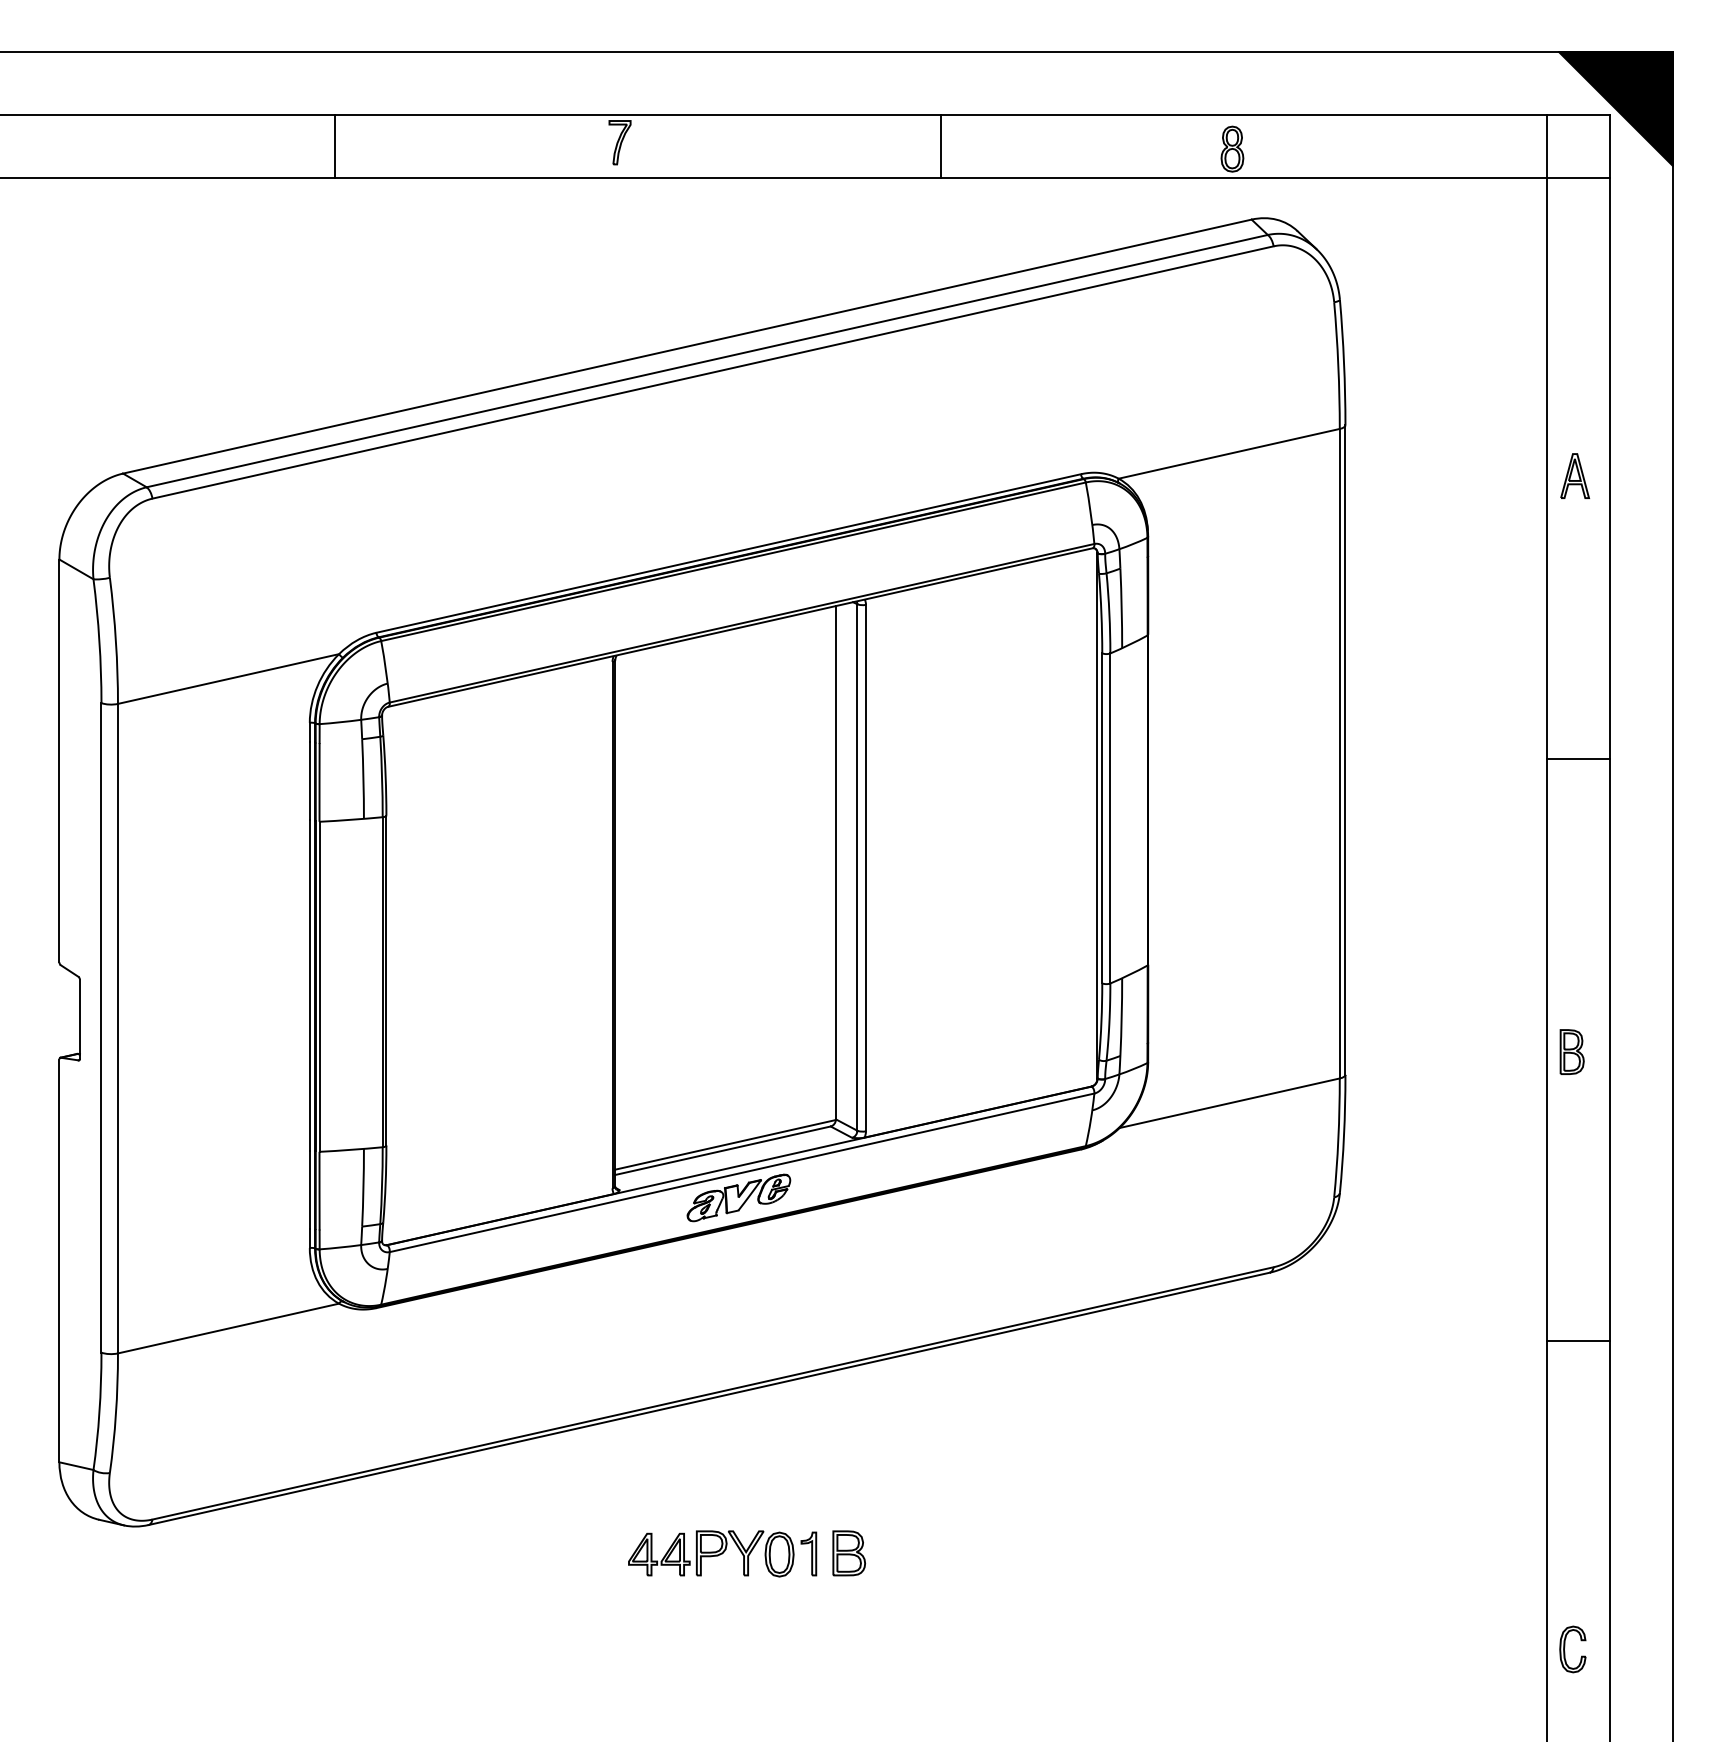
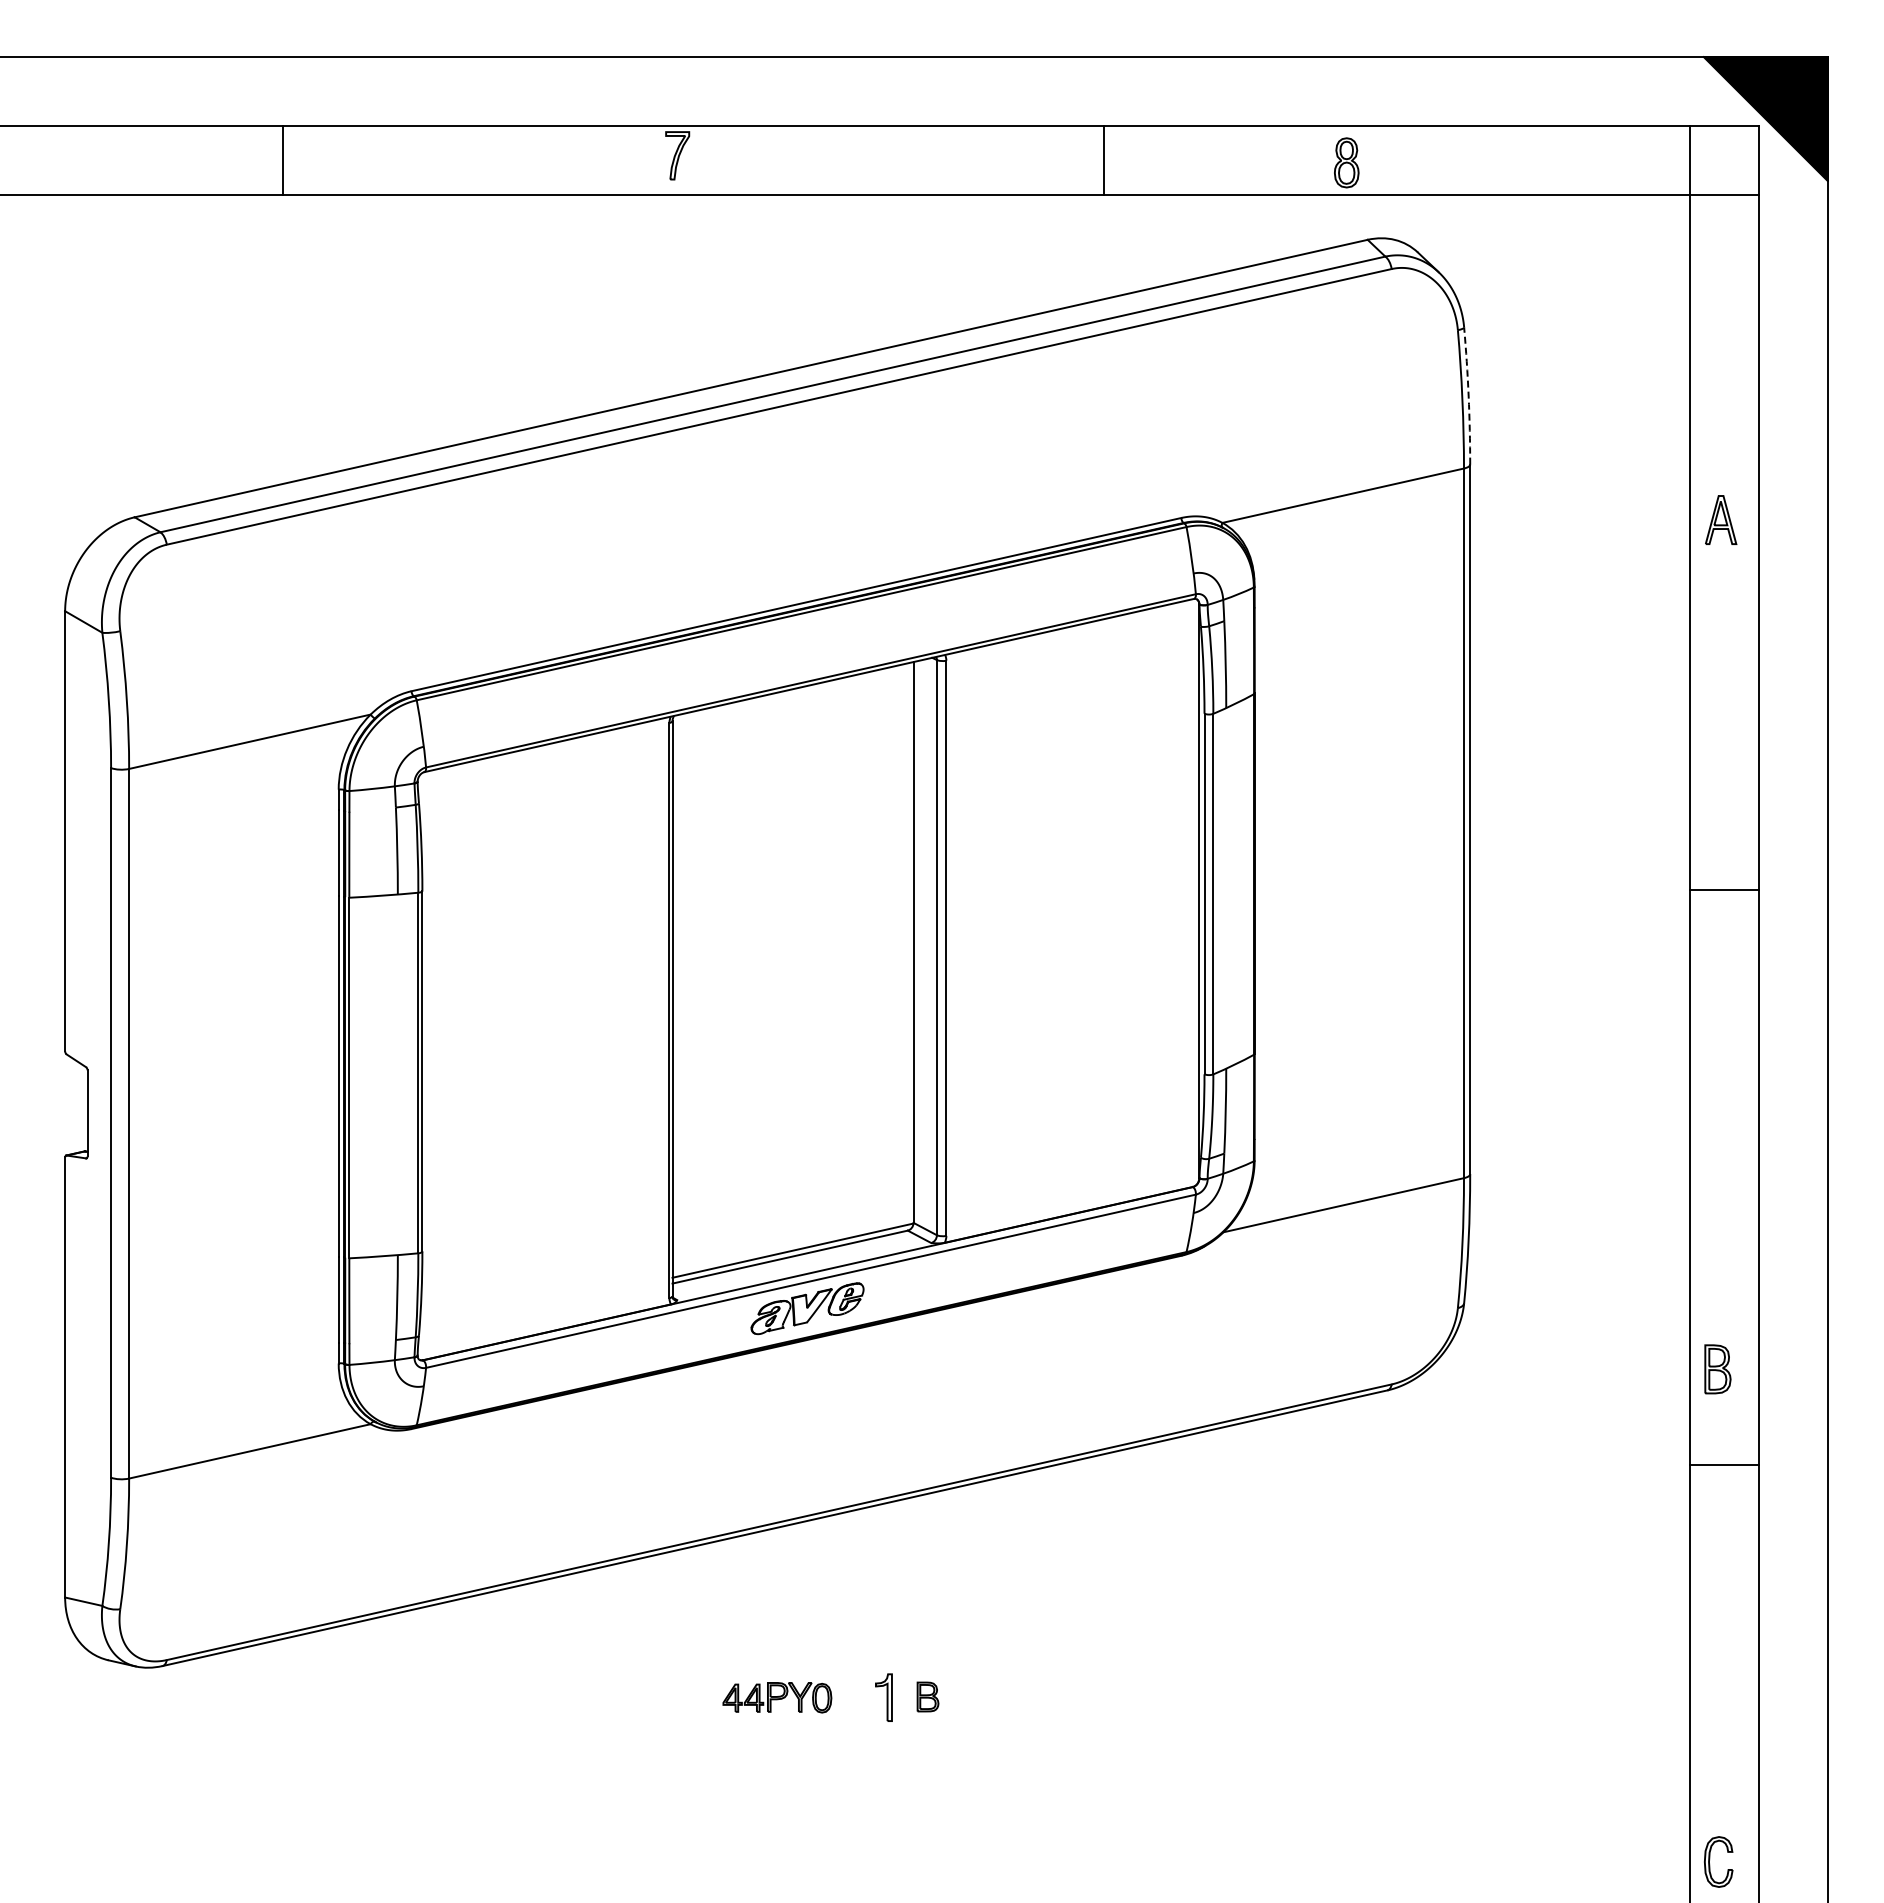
line: (335, 146) -> (283, 159), moved
line: (941, 146) -> (1104, 159), moved
arc: (1343, 363) -> (1468, 396), solid -> dashed
line: (1578, 759) -> (1724, 889), moved
part: (1571, 1052) -> (1717, 1369), moved
part: (848, 1552) -> (927, 1696), size x0.6
part: (711, 1553) -> (777, 1697), size x0.6
part: (1565, 1647) -> (1710, 1859), moved

